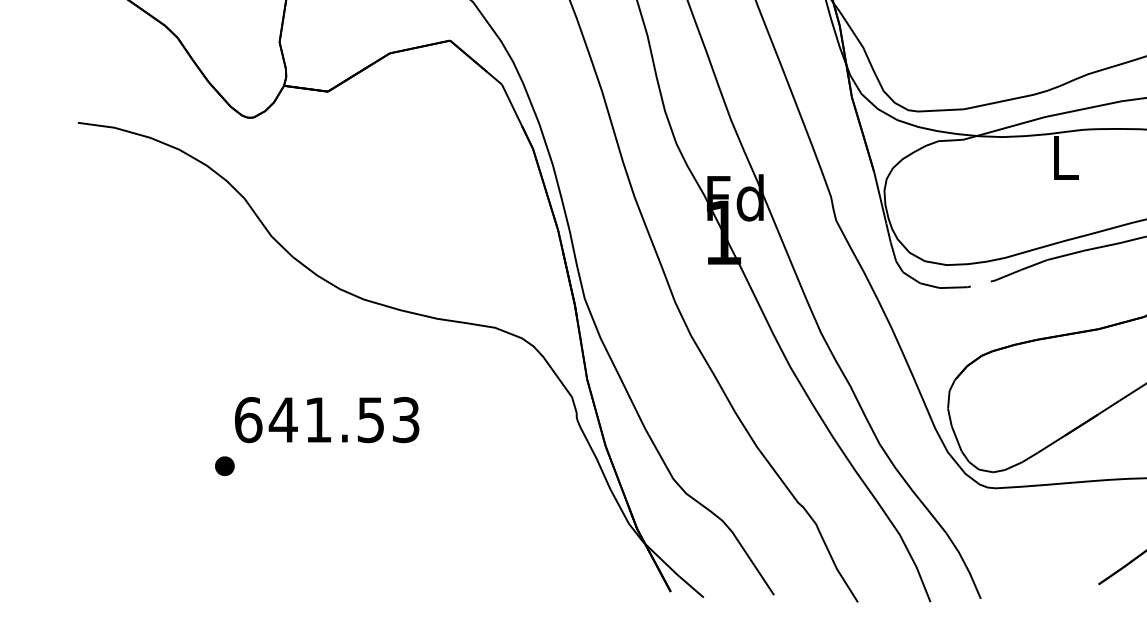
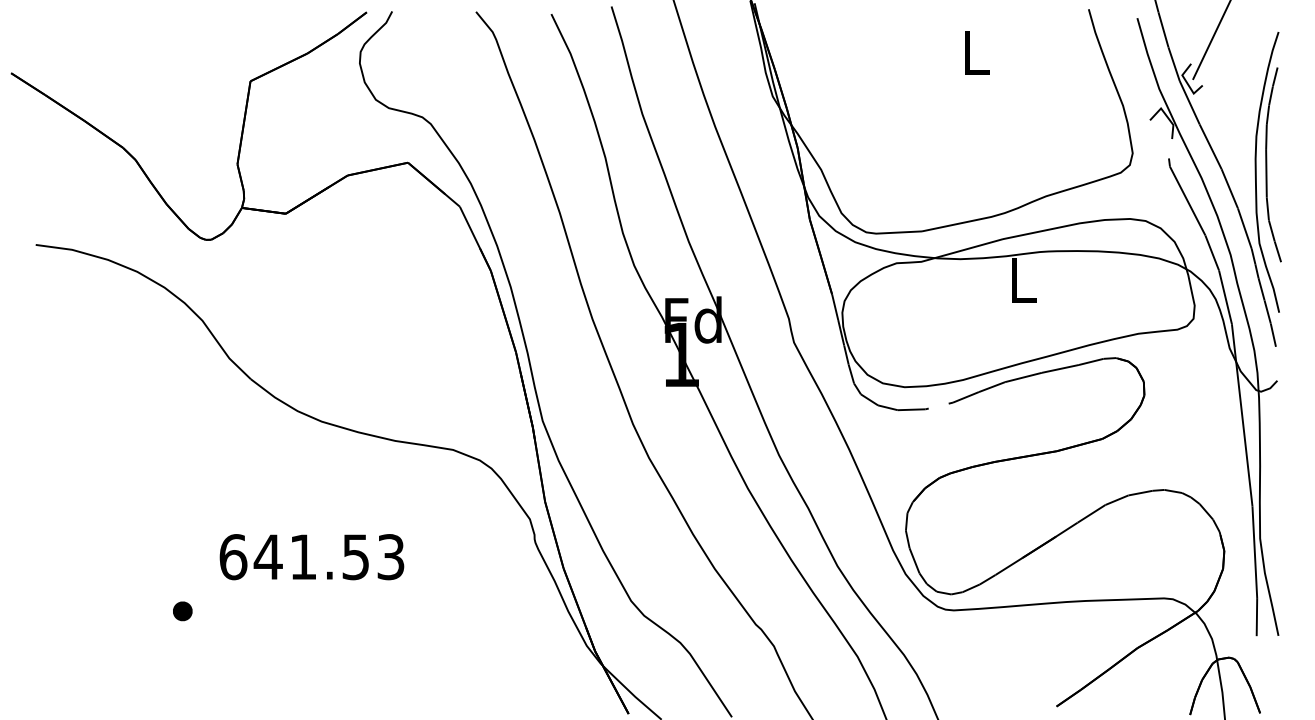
text: (326, 420) -> (311, 557), moved
part: (224, 466) -> (182, 611), moved

